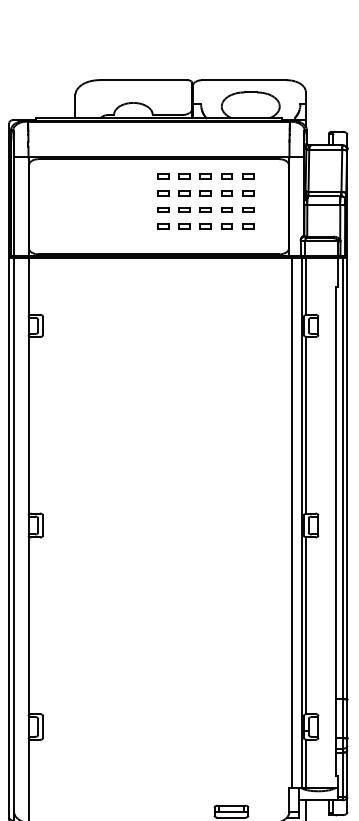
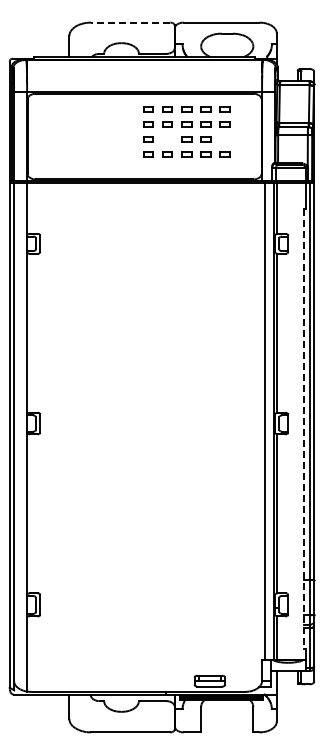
line: (143, 80) -> (130, 22), solid -> dashed
part: (184, 209) -> (167, 139), removed
part: (247, 209) -> (224, 139), removed
line: (335, 531) -> (303, 428), solid -> dashed

